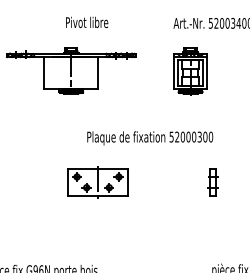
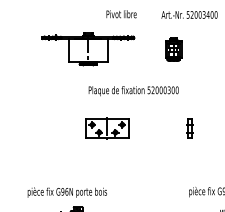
text: (86, 22) -> (121, 14), moved
part: (190, 71) -> (173, 49), size x0.7
text: (149, 138) -> (133, 91), moved

